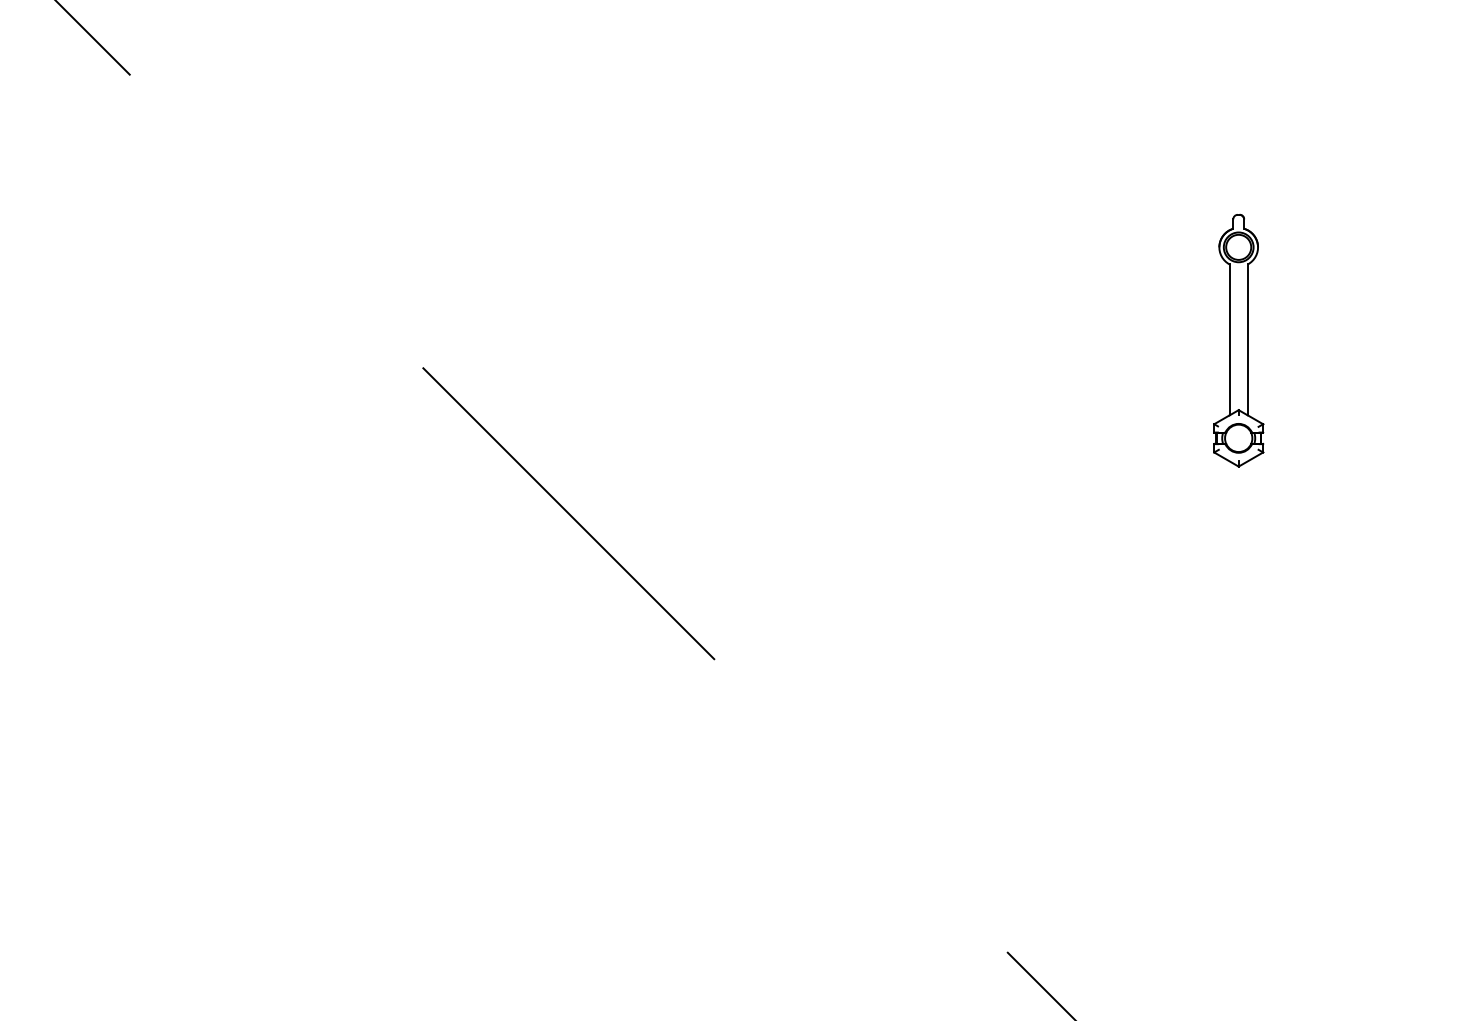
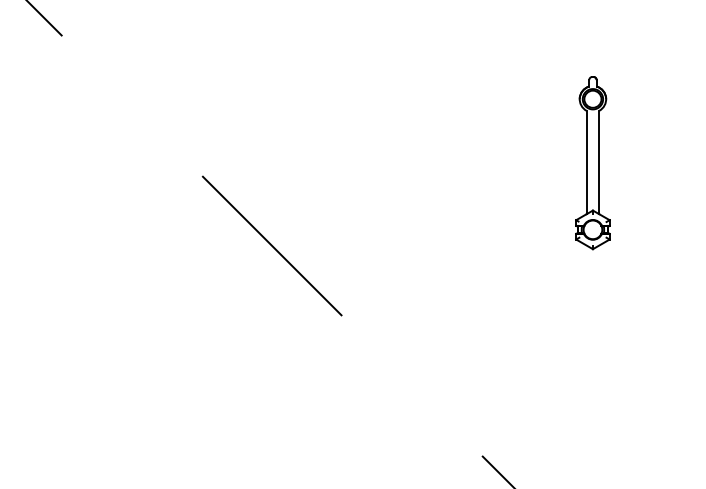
part: (1237, 341) -> (592, 163), size x1.43

